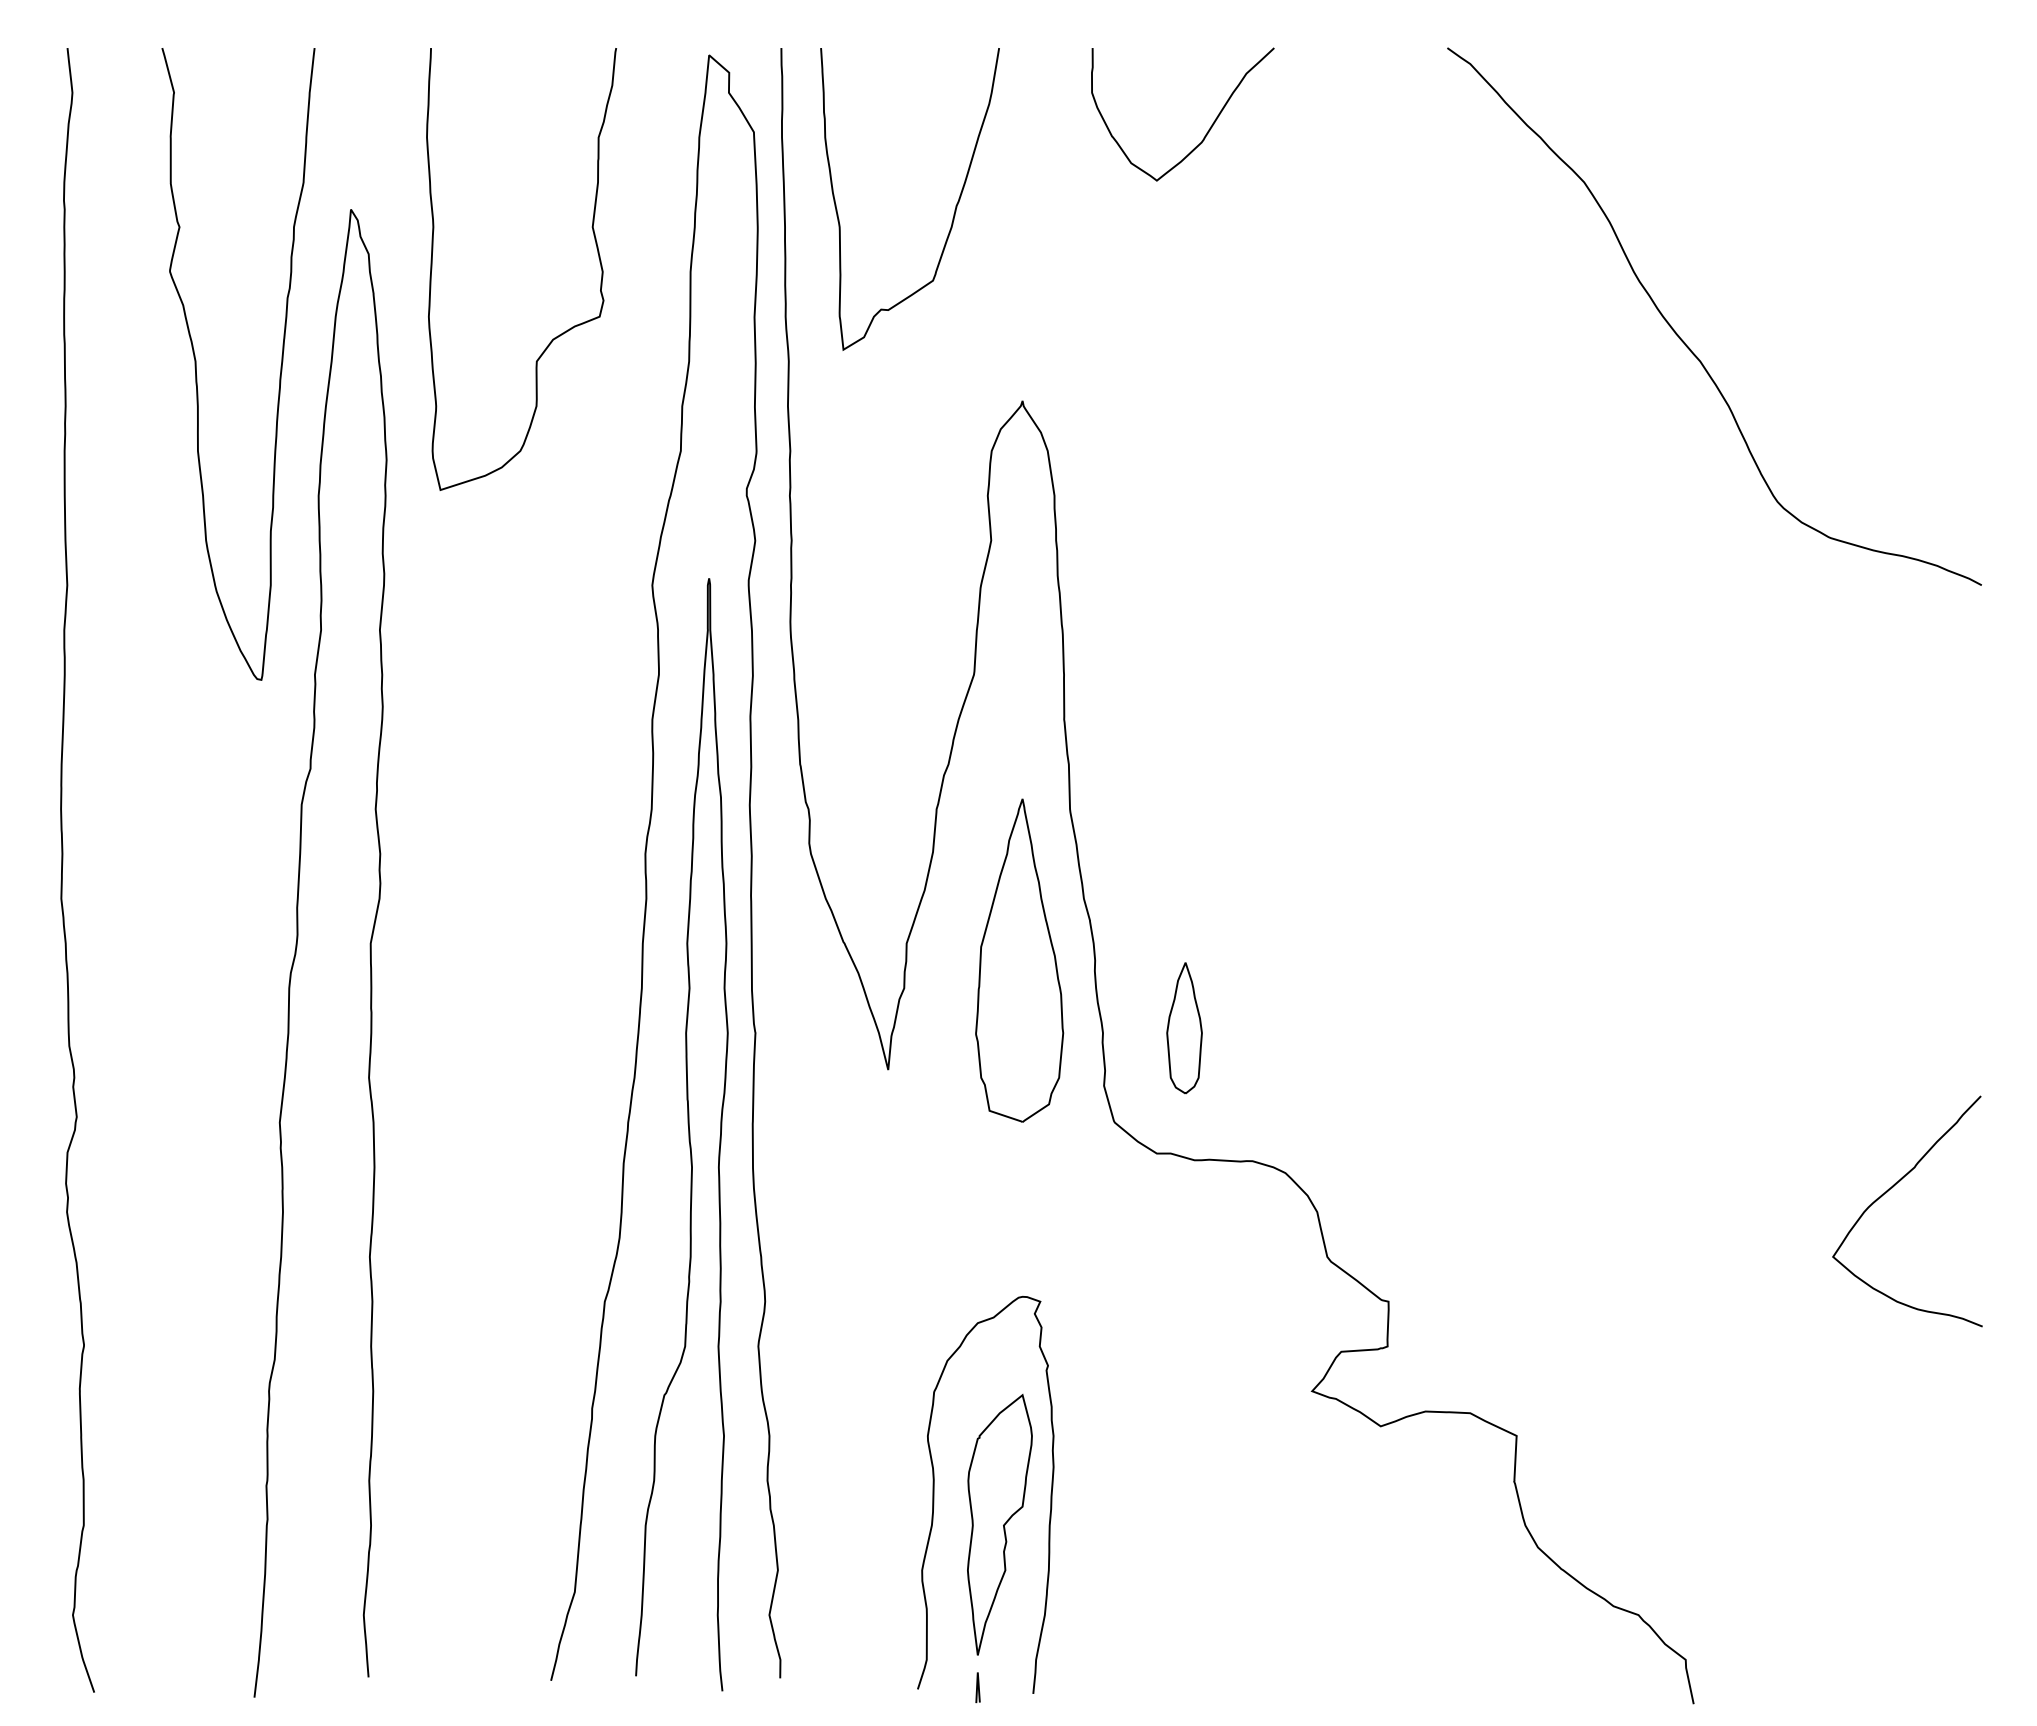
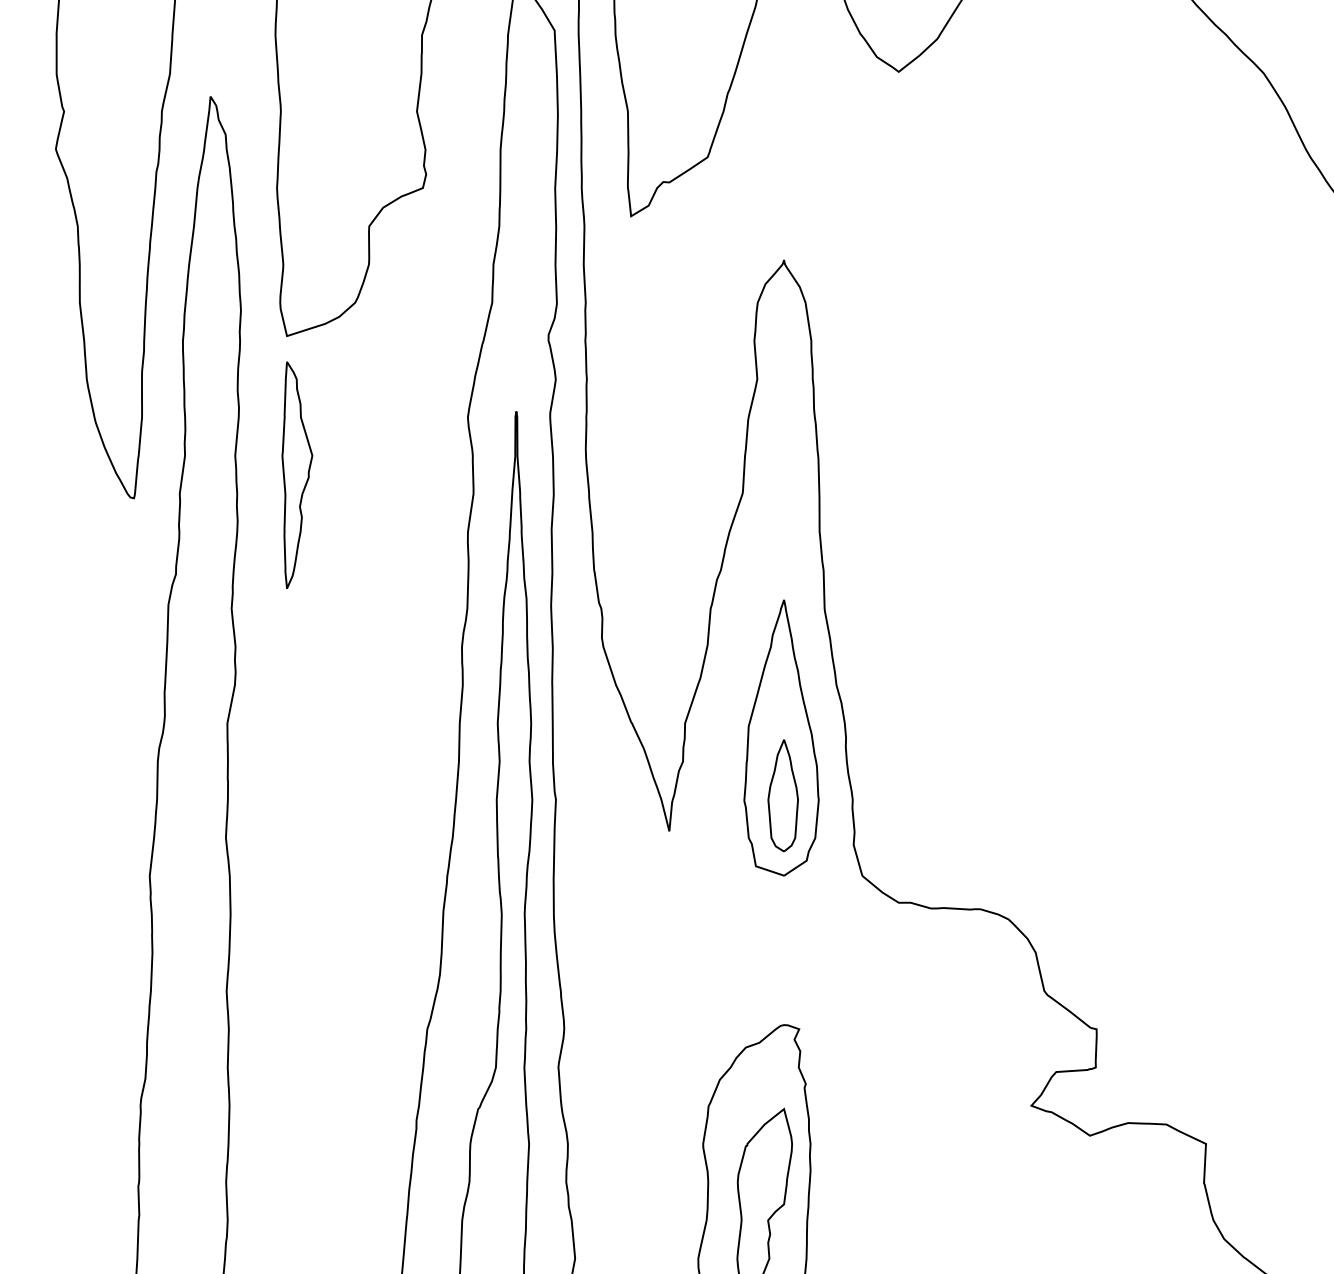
part: (452, 652) -> (297, 474), added
part: (1184, 1028) -> (783, 795), moved

